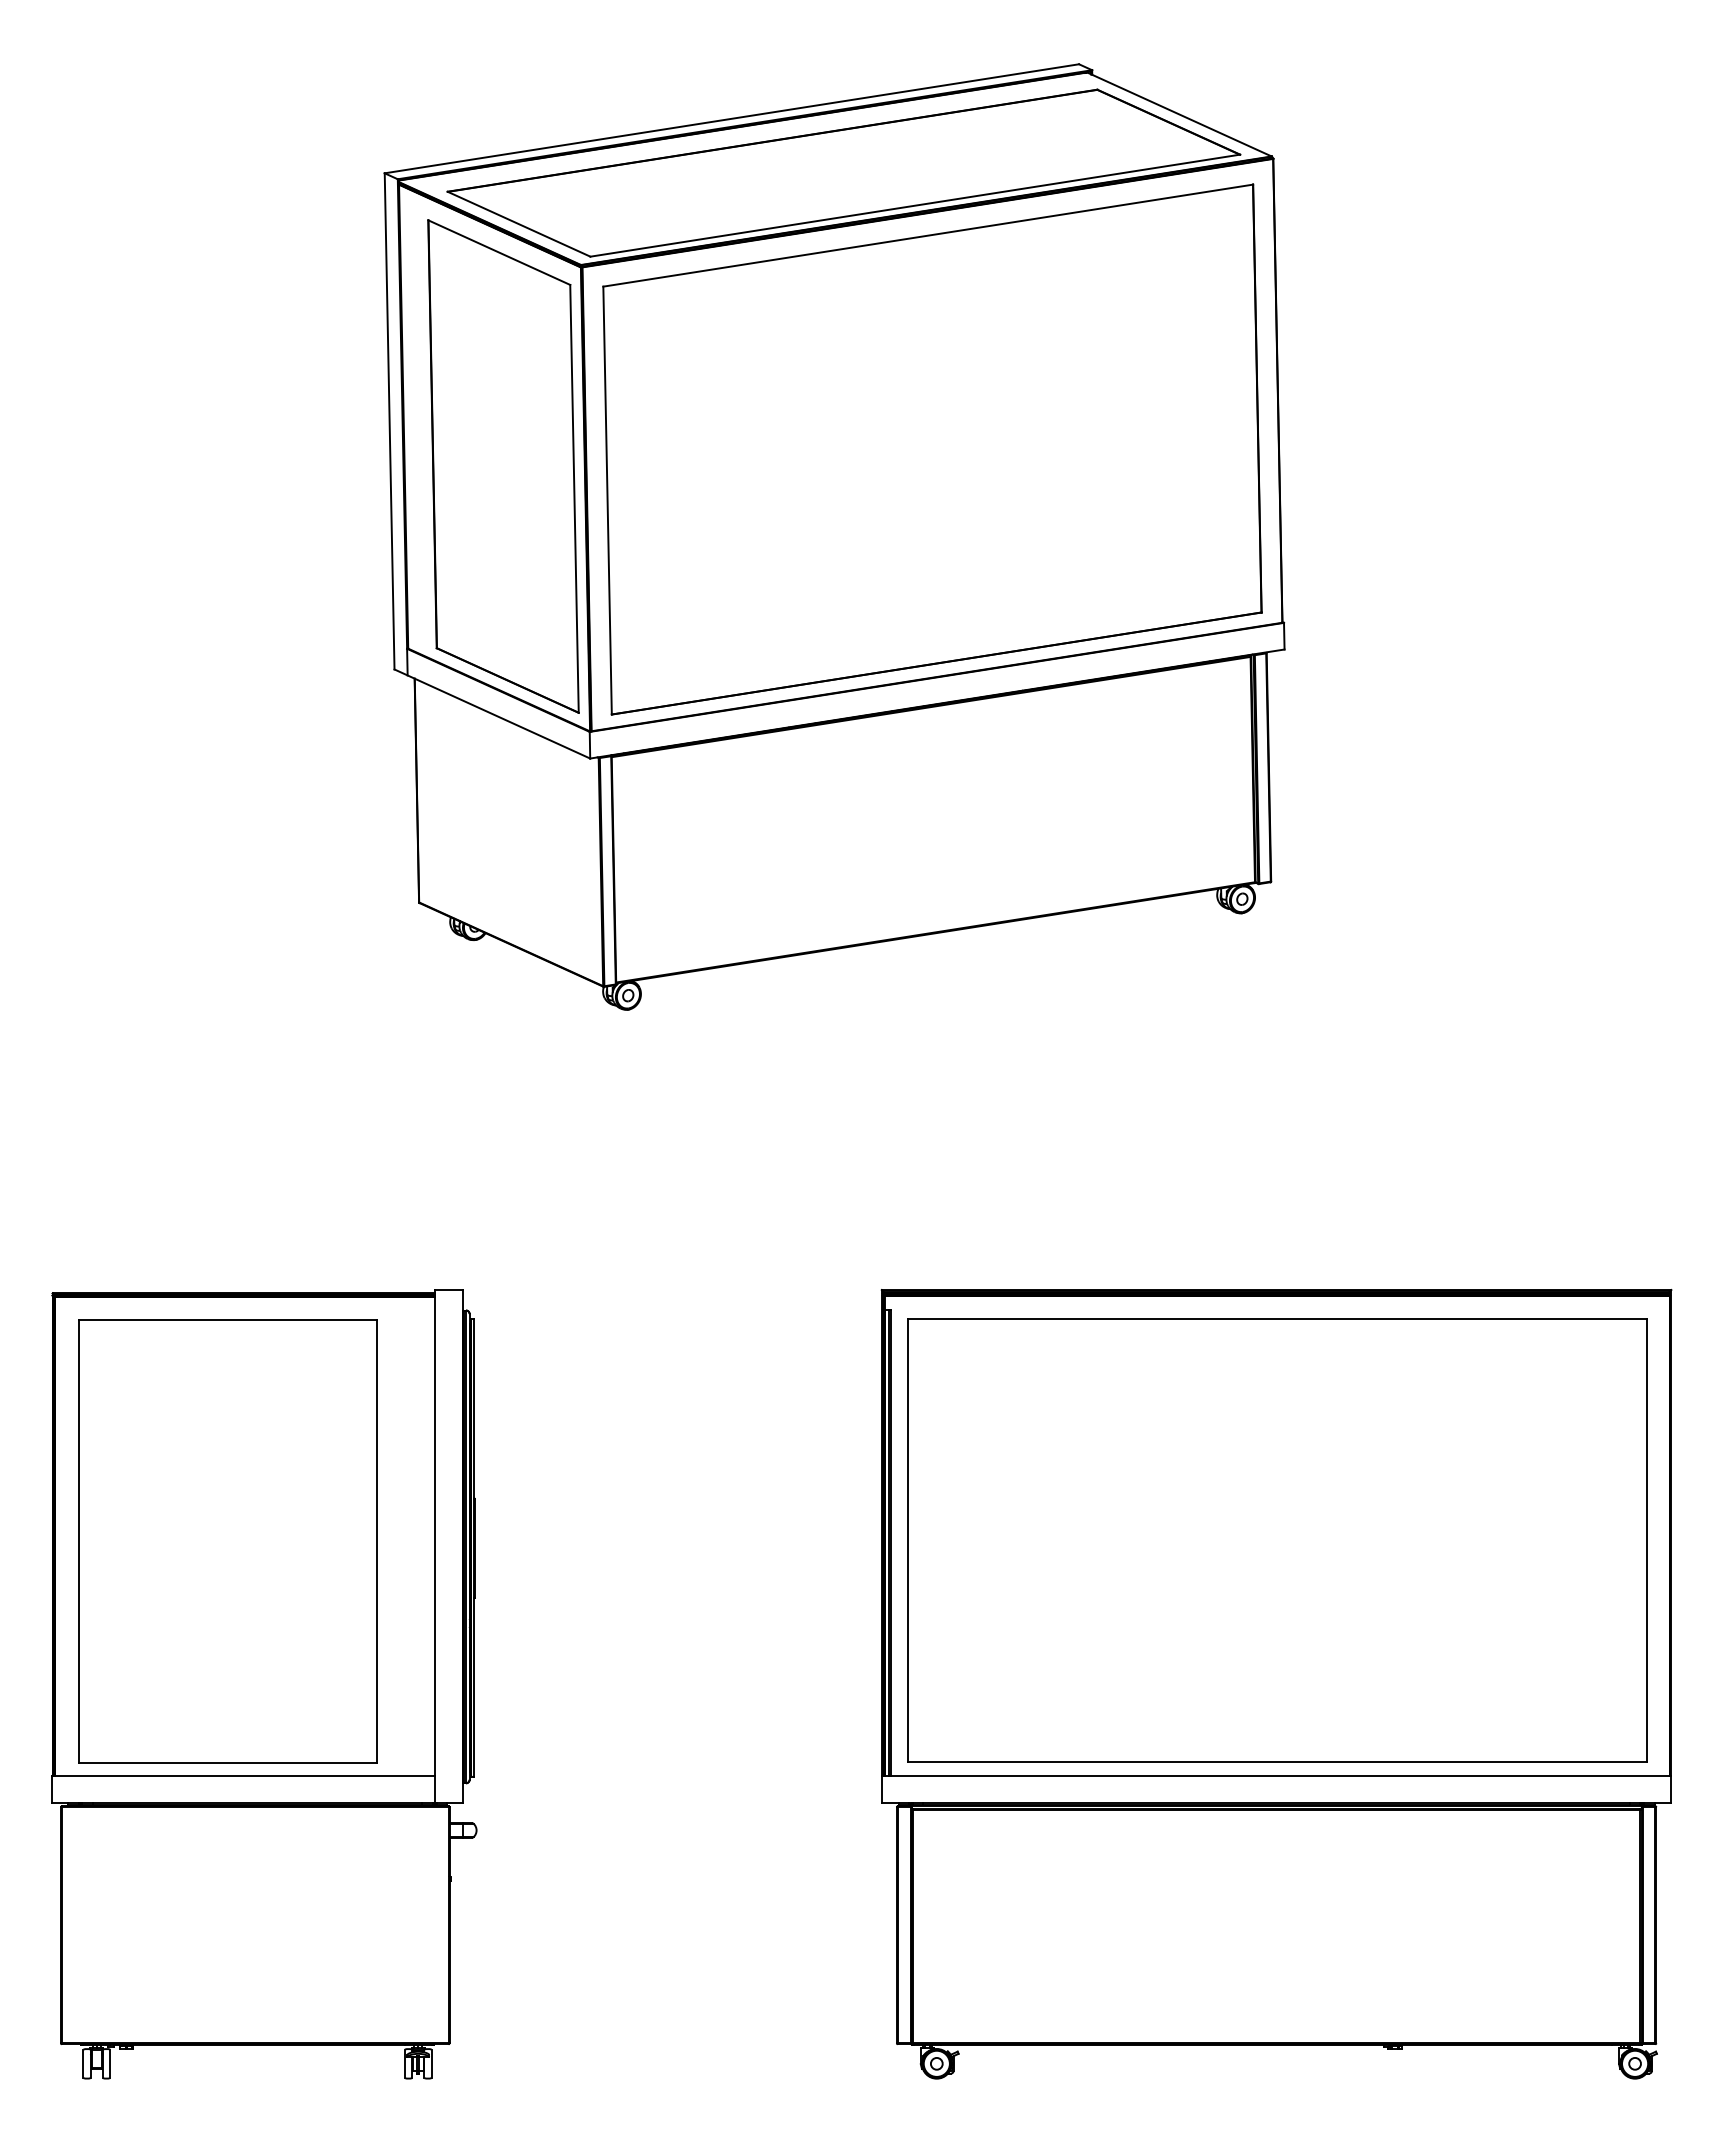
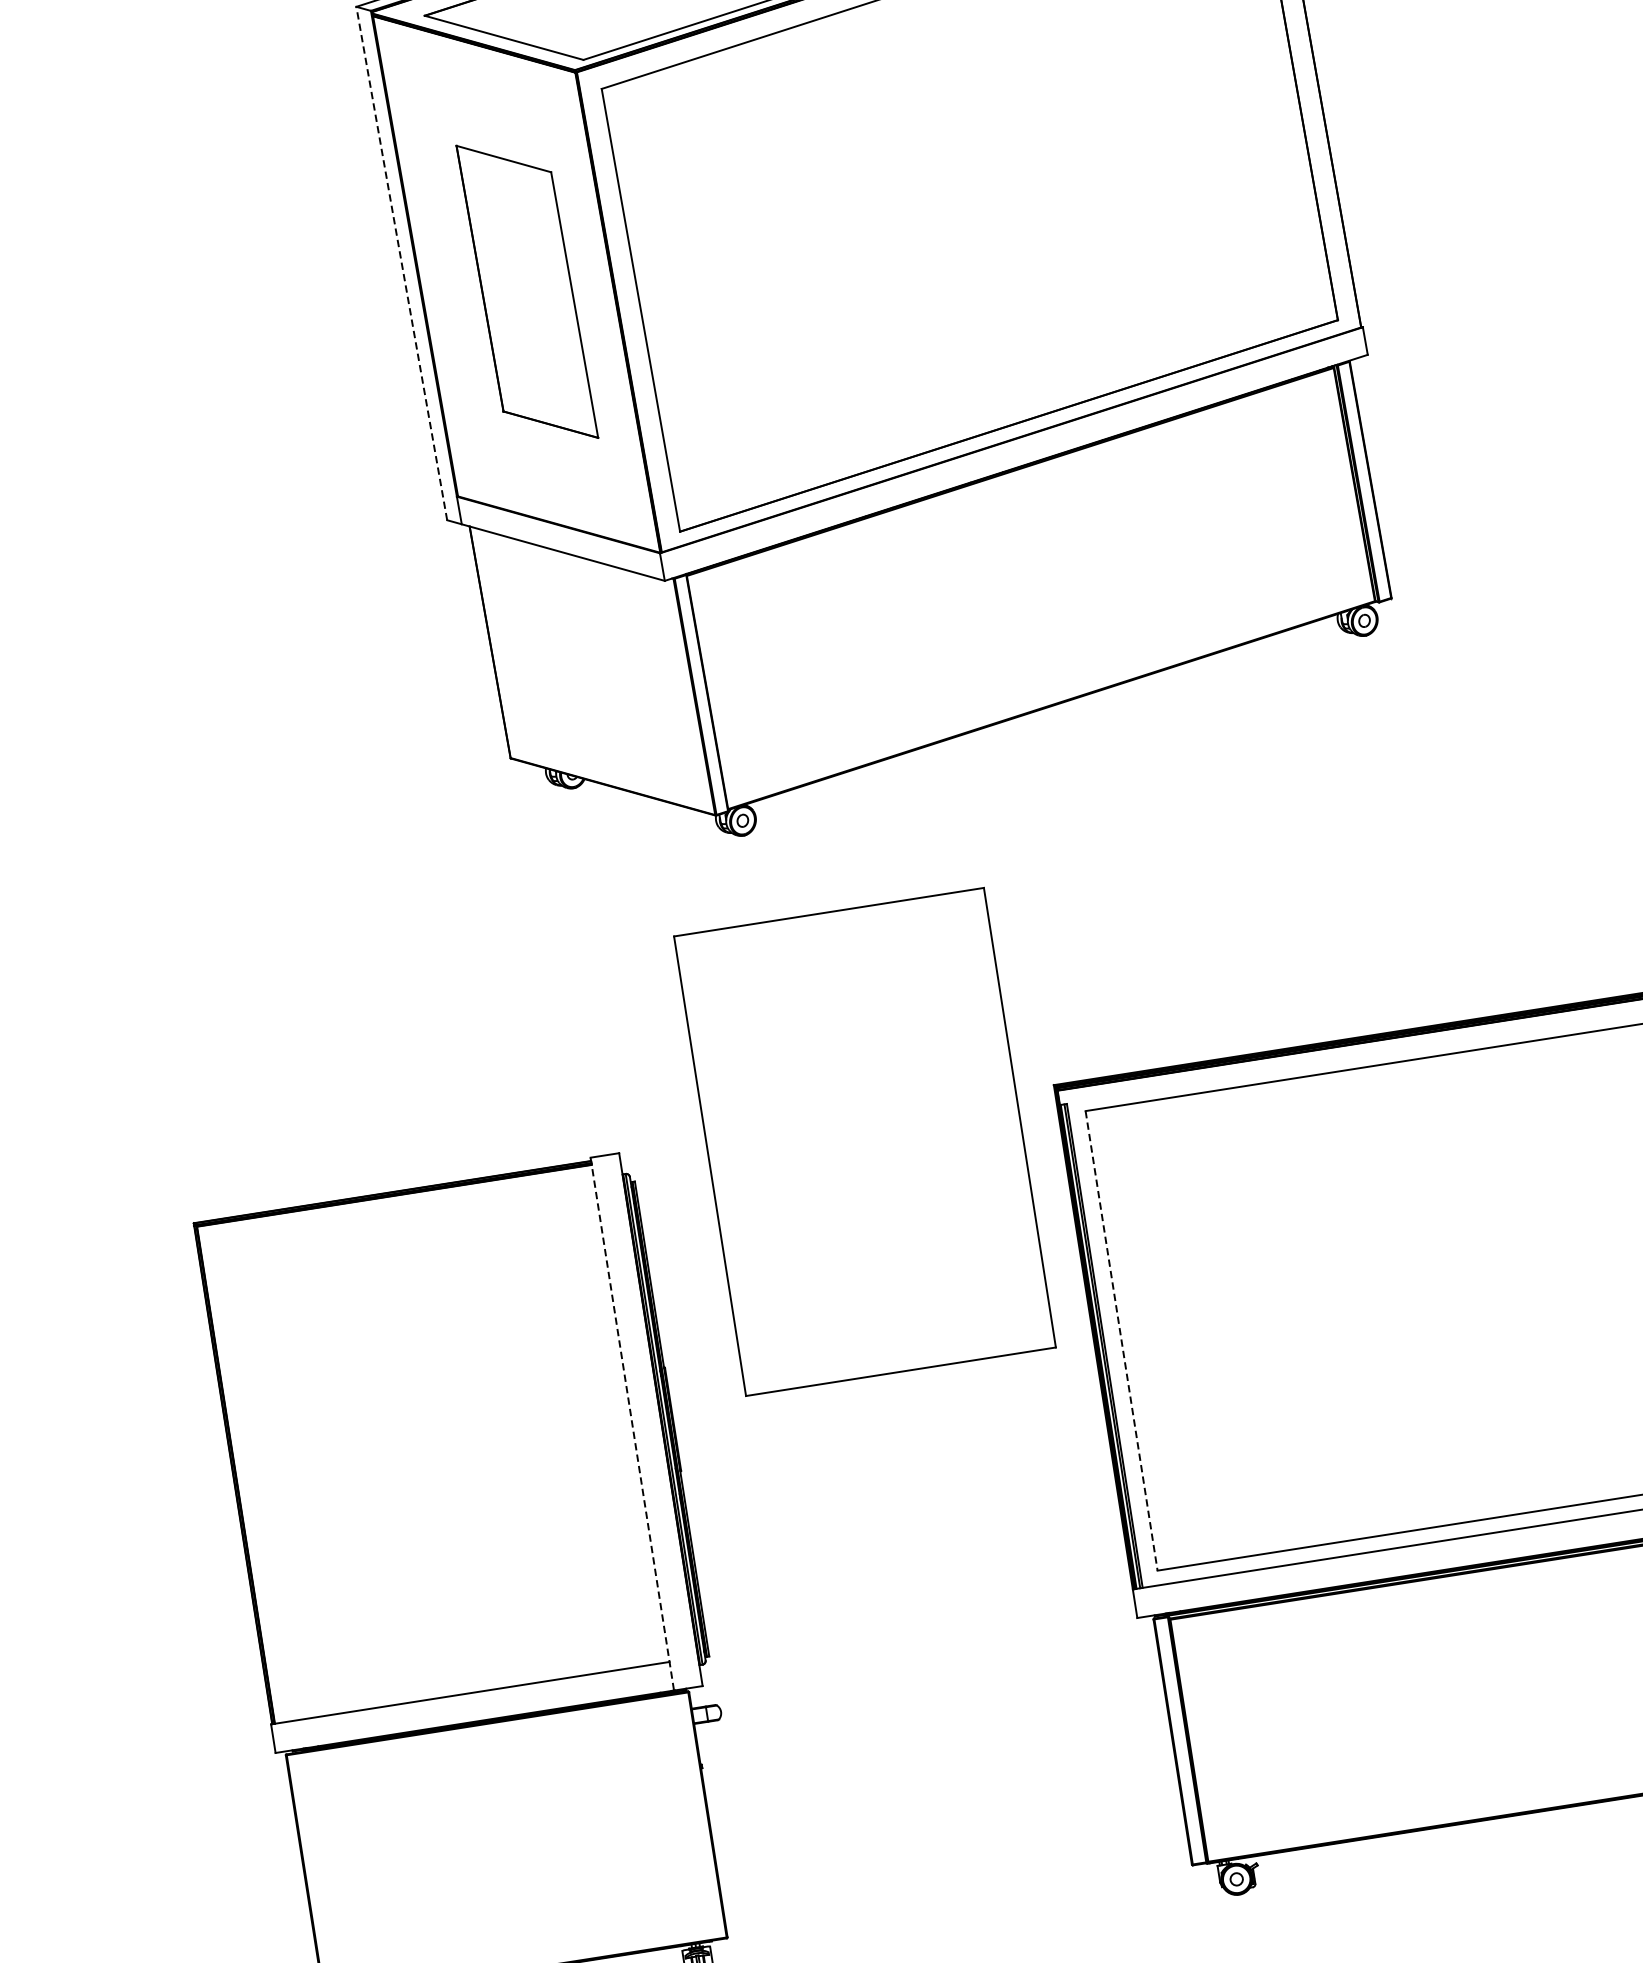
line: (389, 420) -> (401, 262), solid -> dashed
part: (503, 466) -> (527, 291), size x0.6
line: (907, 1540) -> (1121, 1340), solid -> dashed
part: (227, 1541) -> (864, 1141), moved
line: (435, 1546) -> (632, 1423), solid -> dashed

